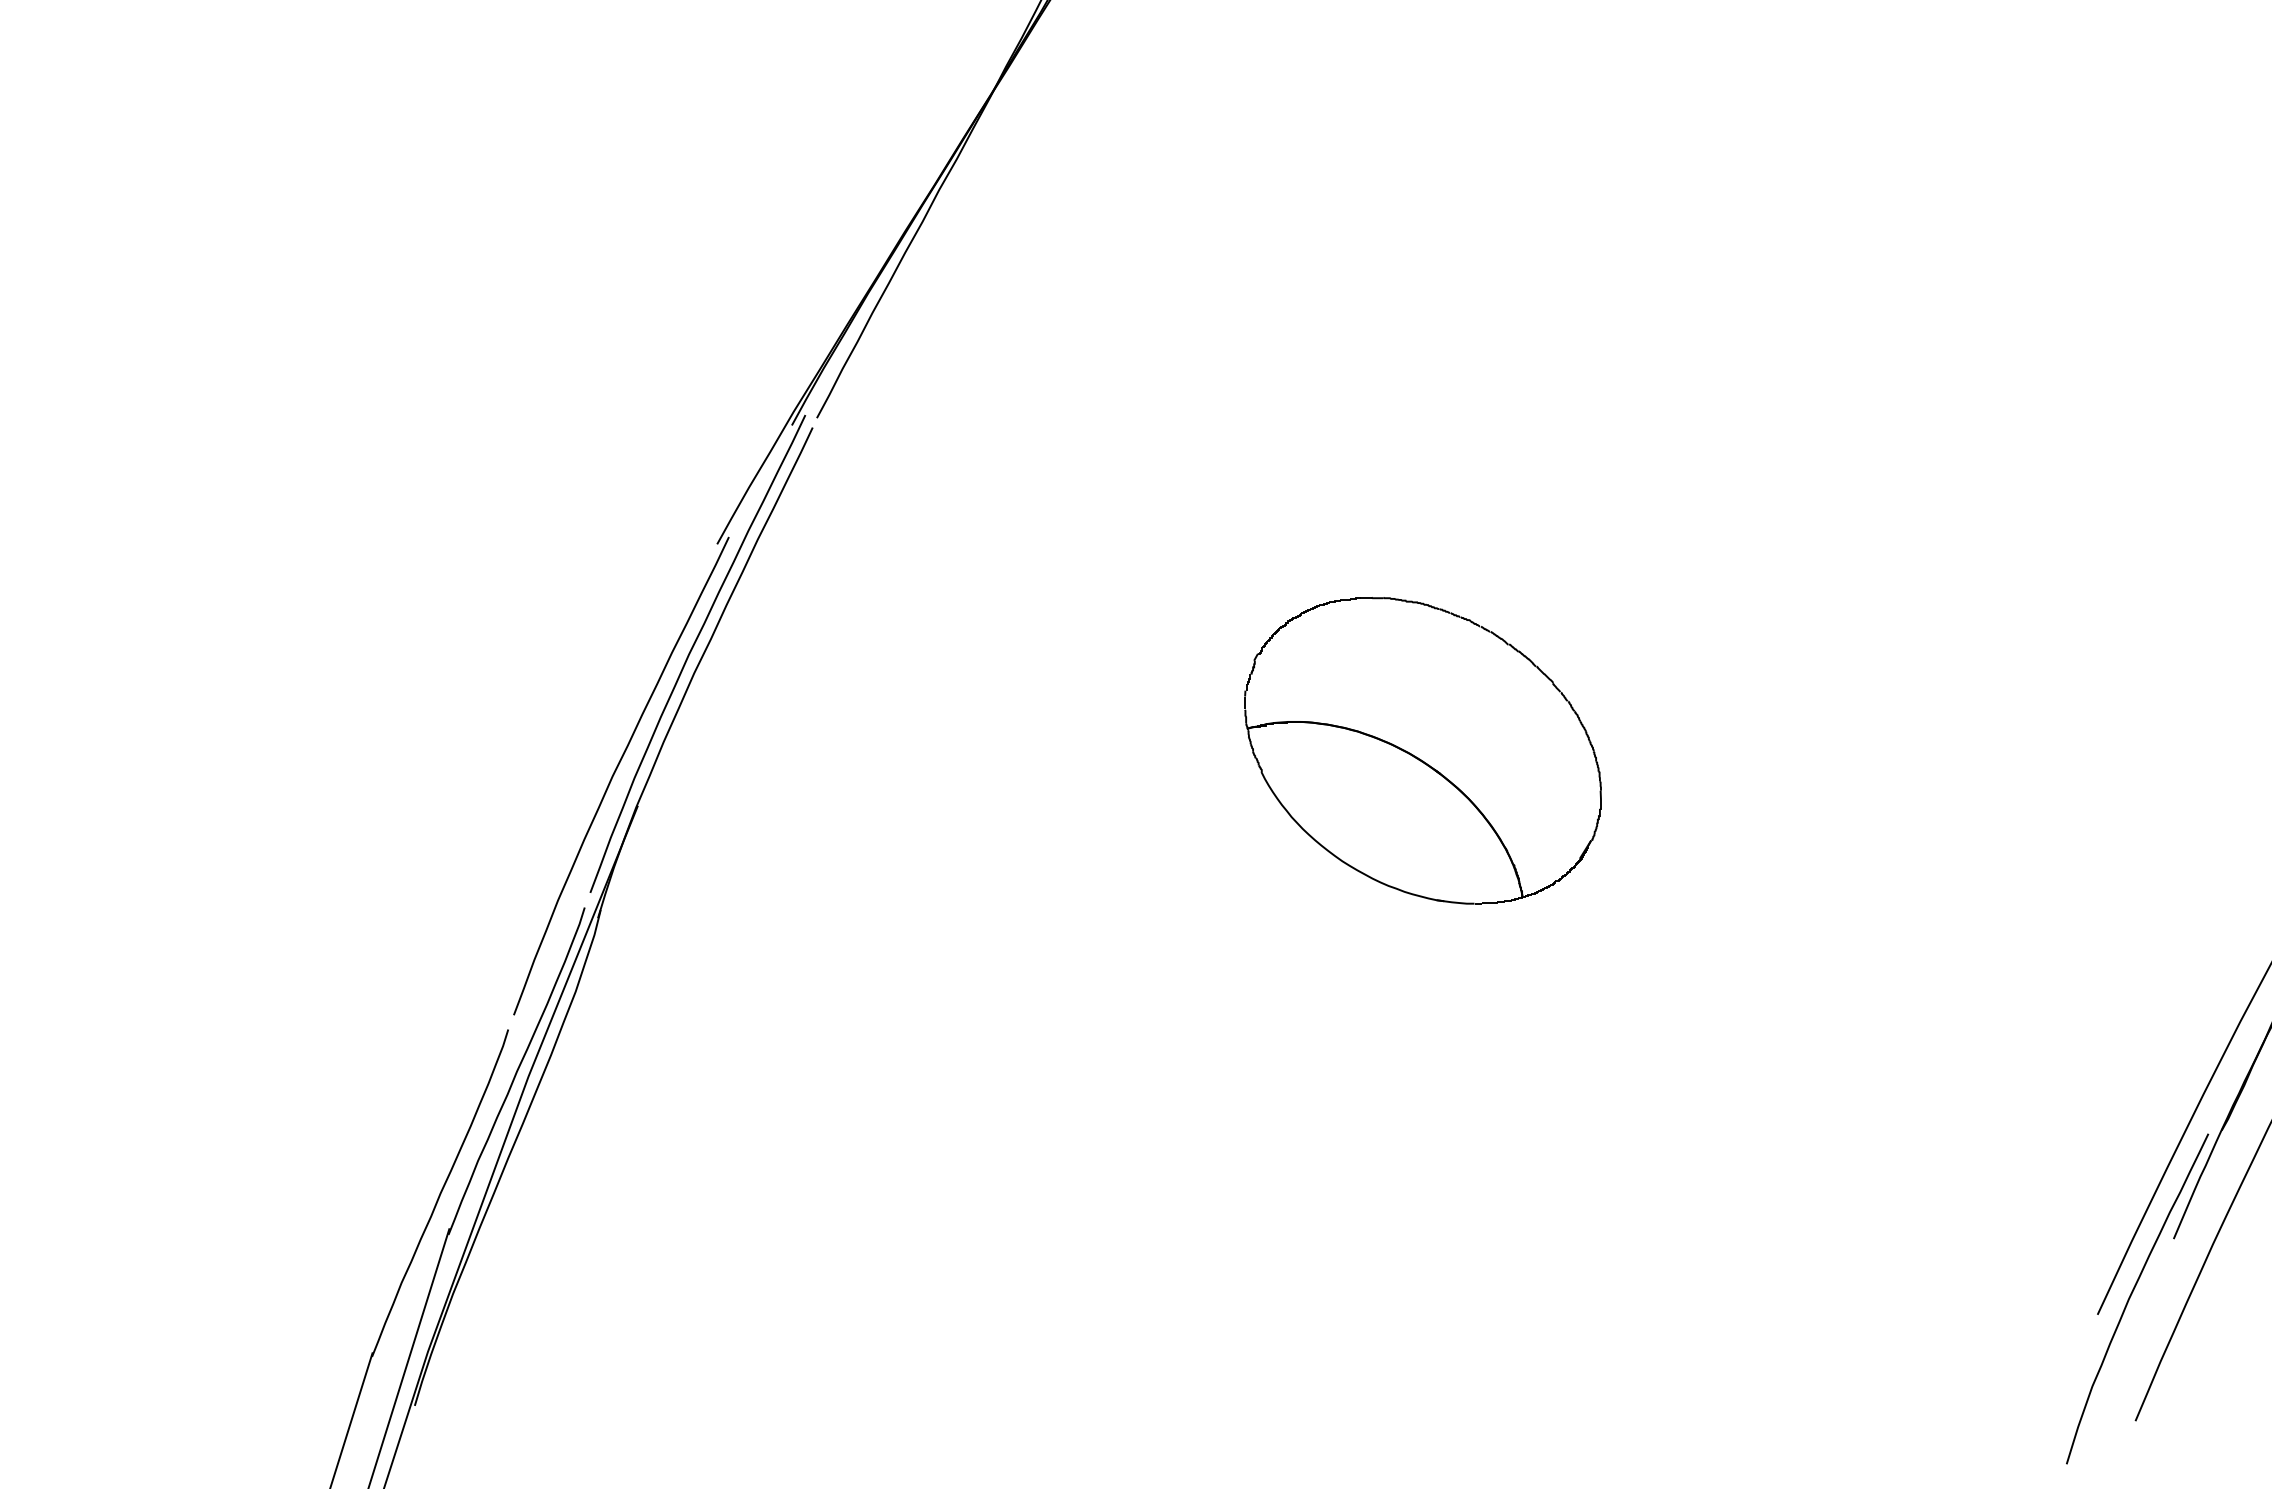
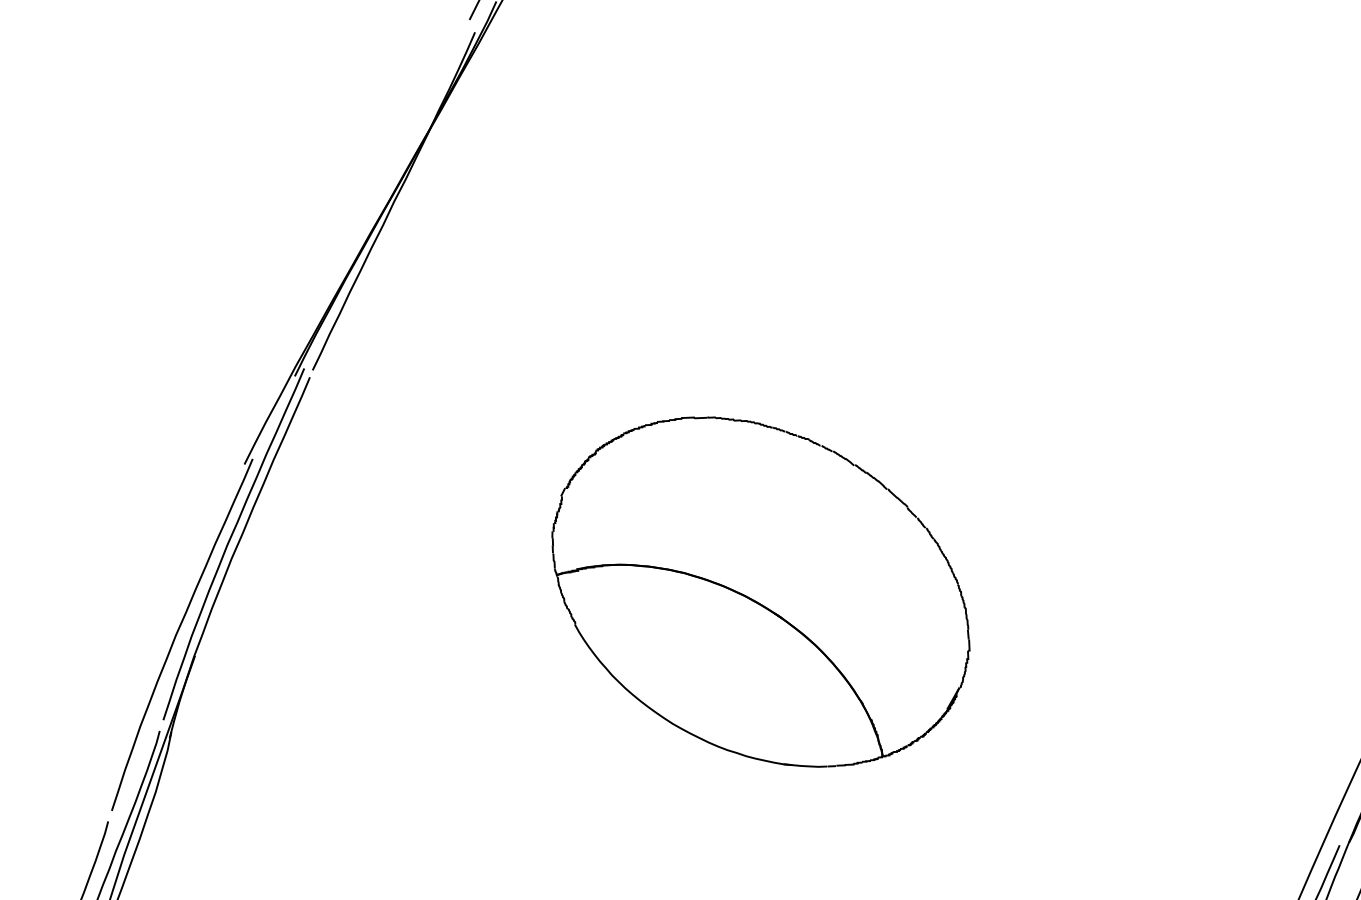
part: (1422, 750) -> (760, 592), size x1.6

